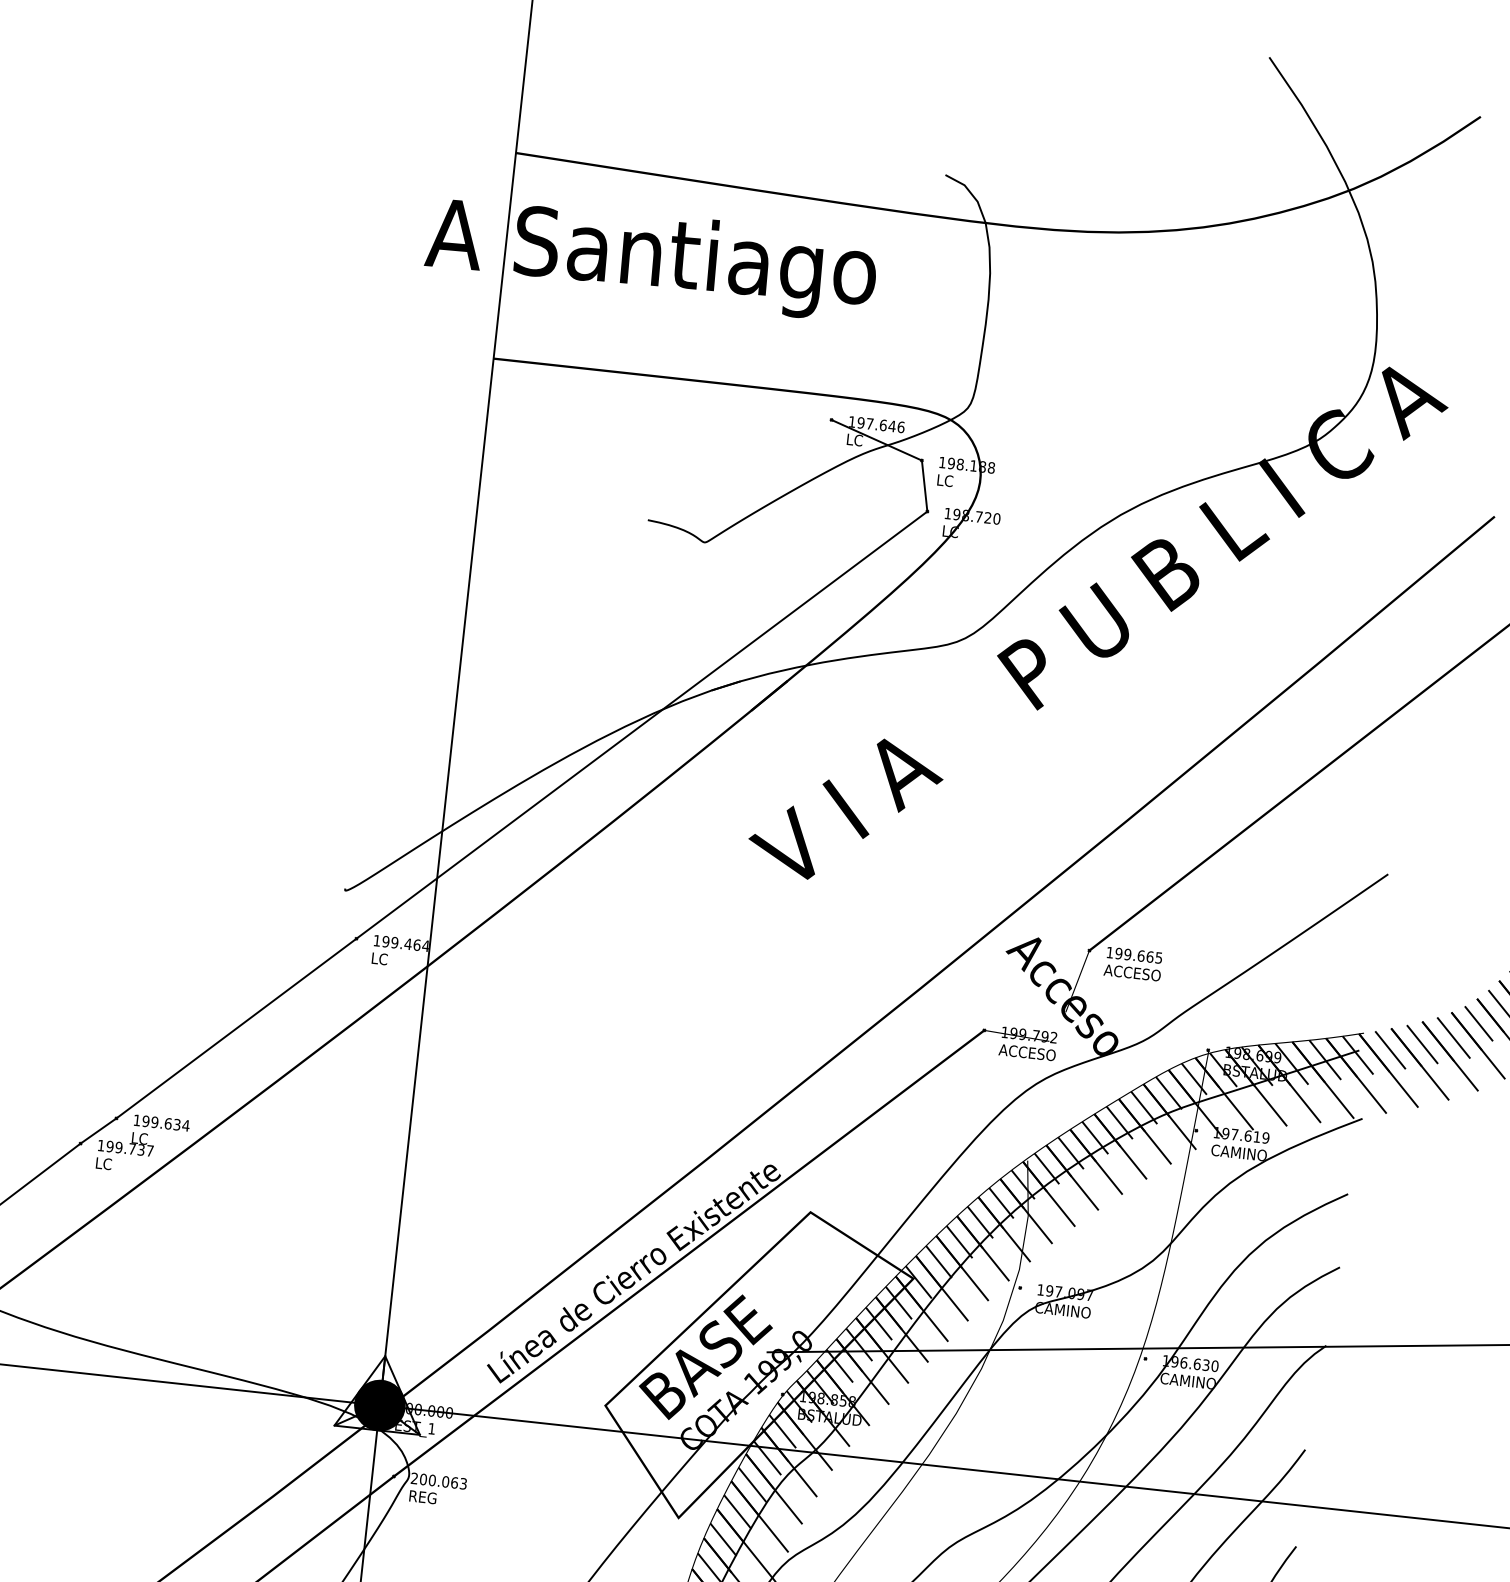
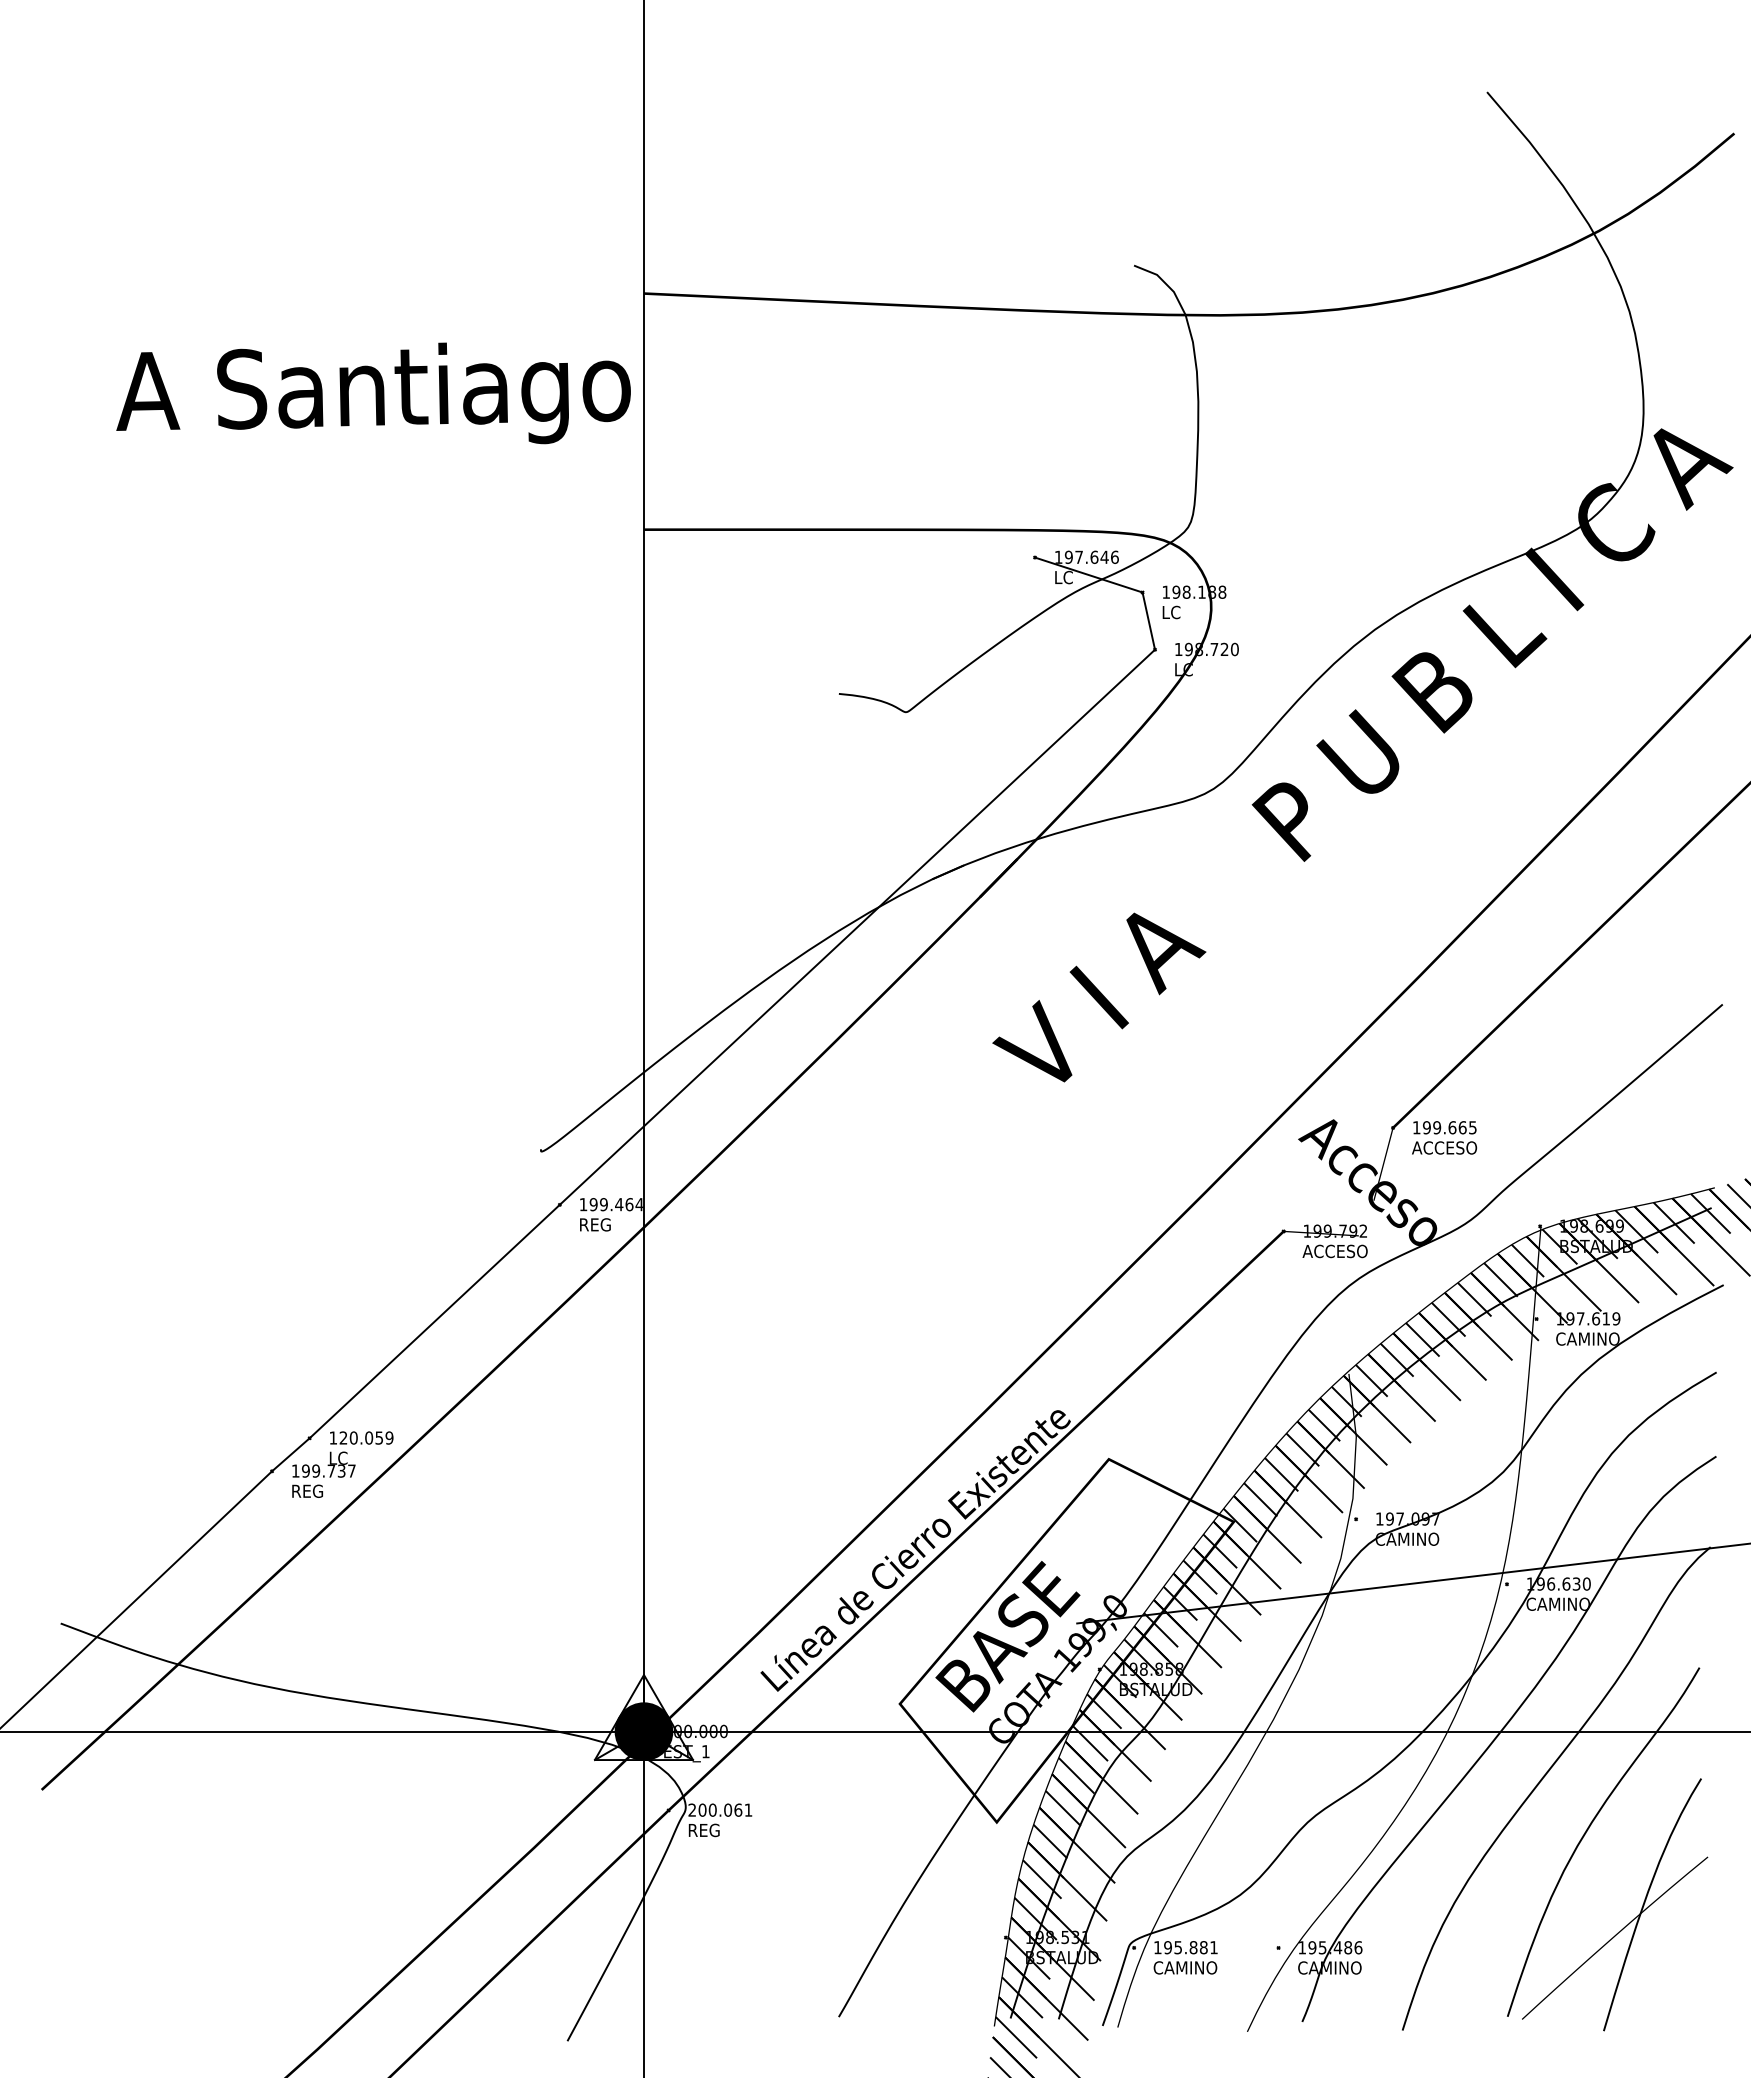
text: (651, 257) -> (373, 393), moved
text: (385, 959) -> (595, 1224), LC -> REG
text: (166, 1123) -> (366, 1437), 199.634 -> 120.059
text: (110, 1163) -> (308, 1490), LC -> REG
text: (463, 1483) -> (748, 1809), 200.063 -> 200.061

